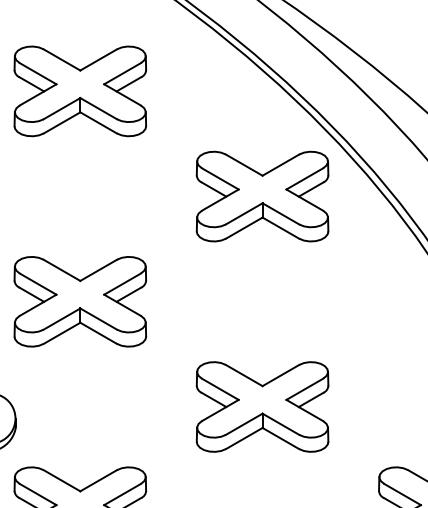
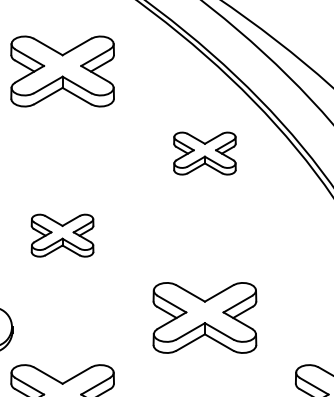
part: (262, 196) -> (204, 153), size x0.6
part: (80, 301) -> (62, 235), size x0.6

